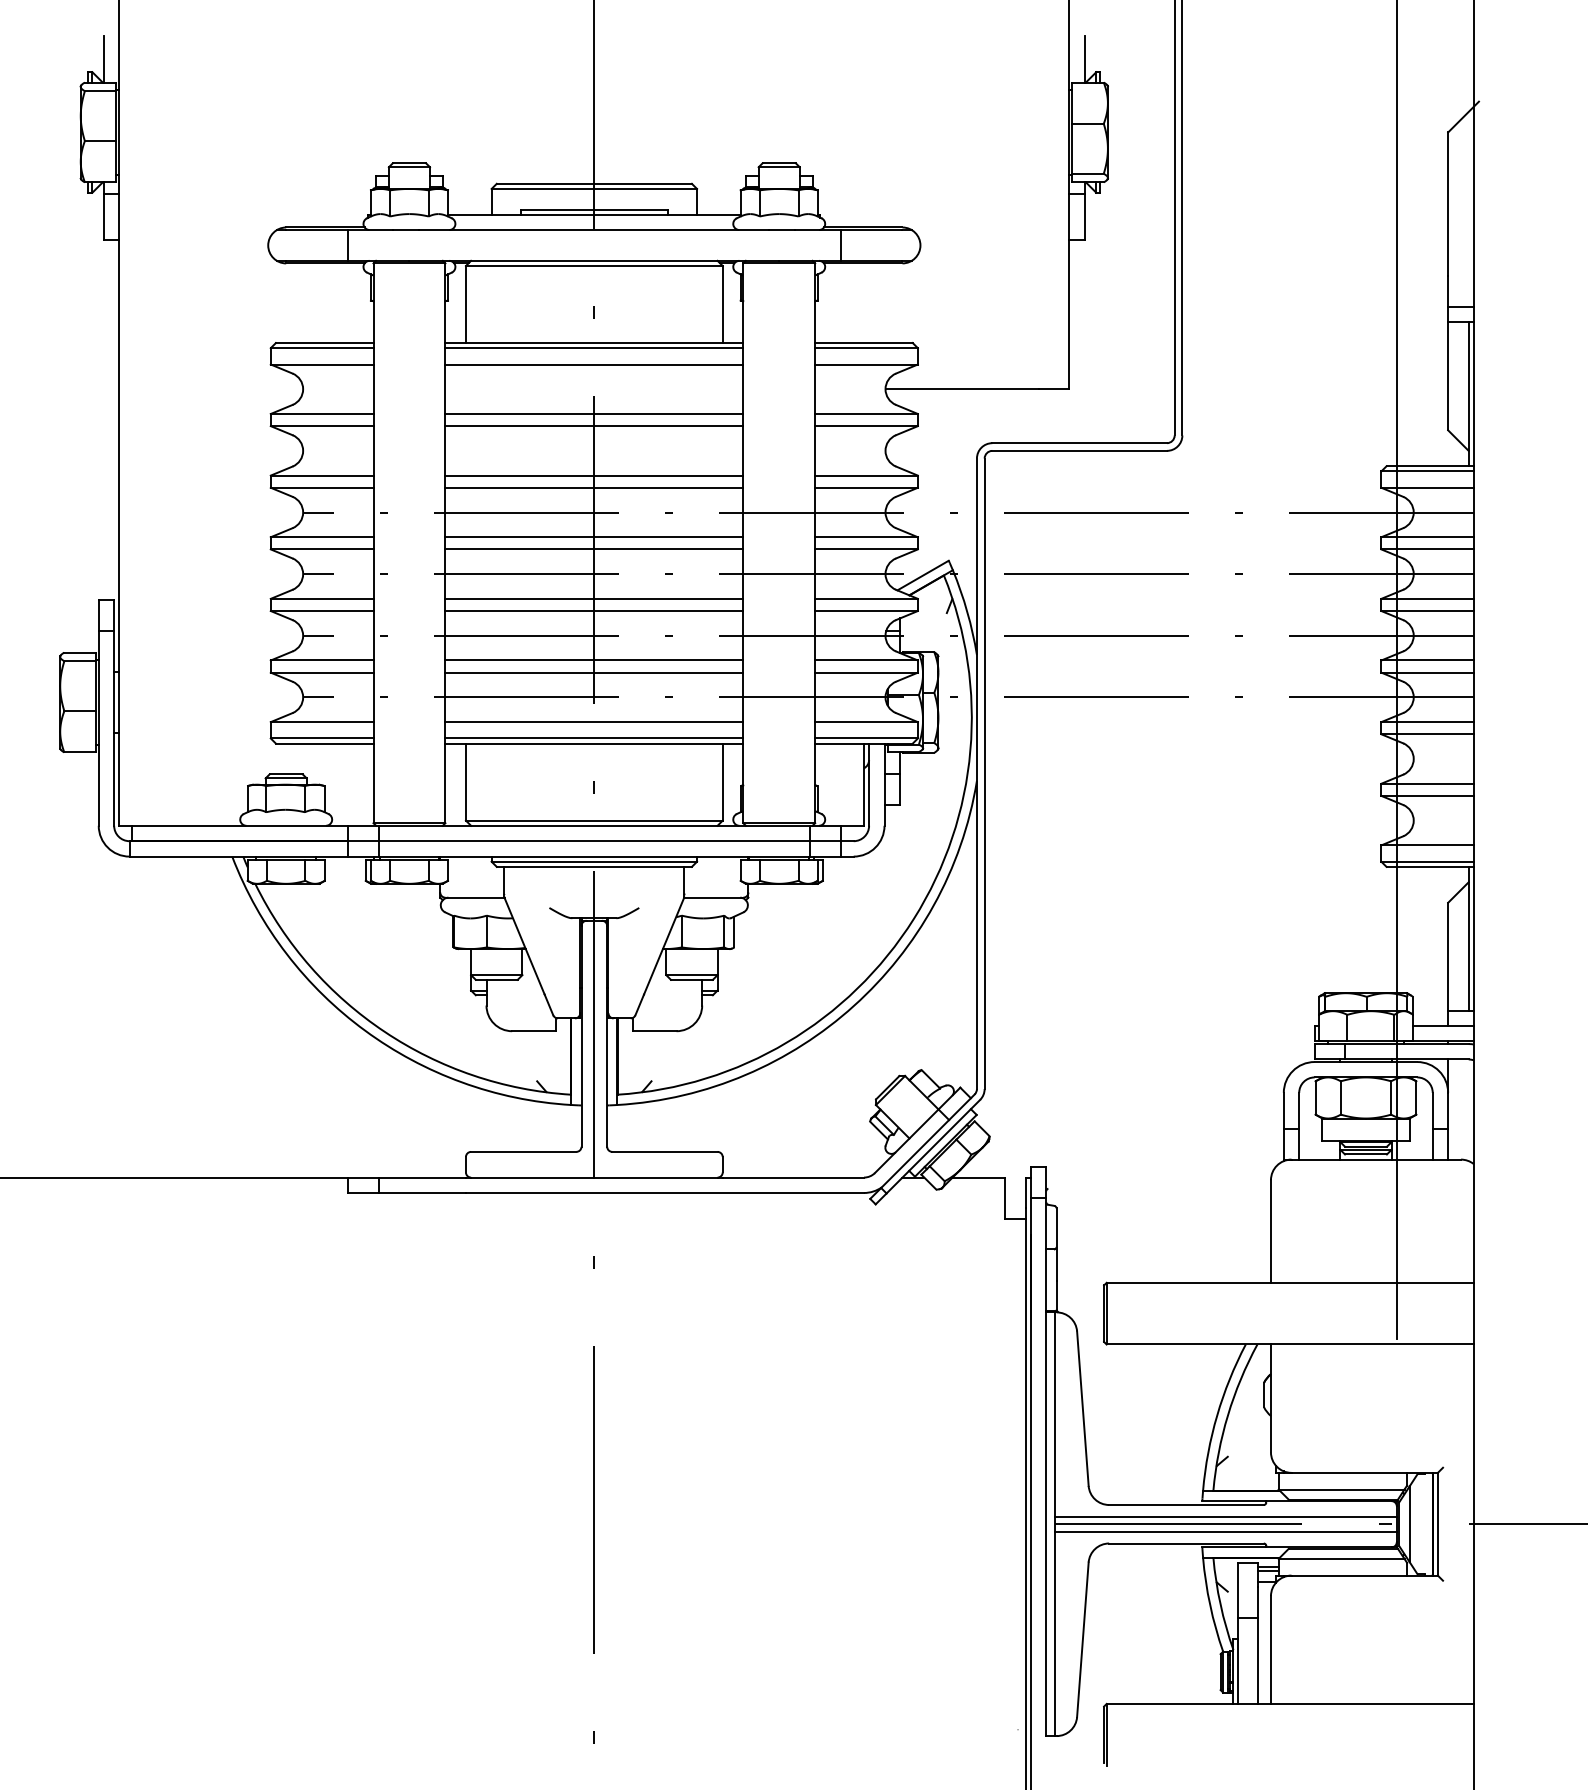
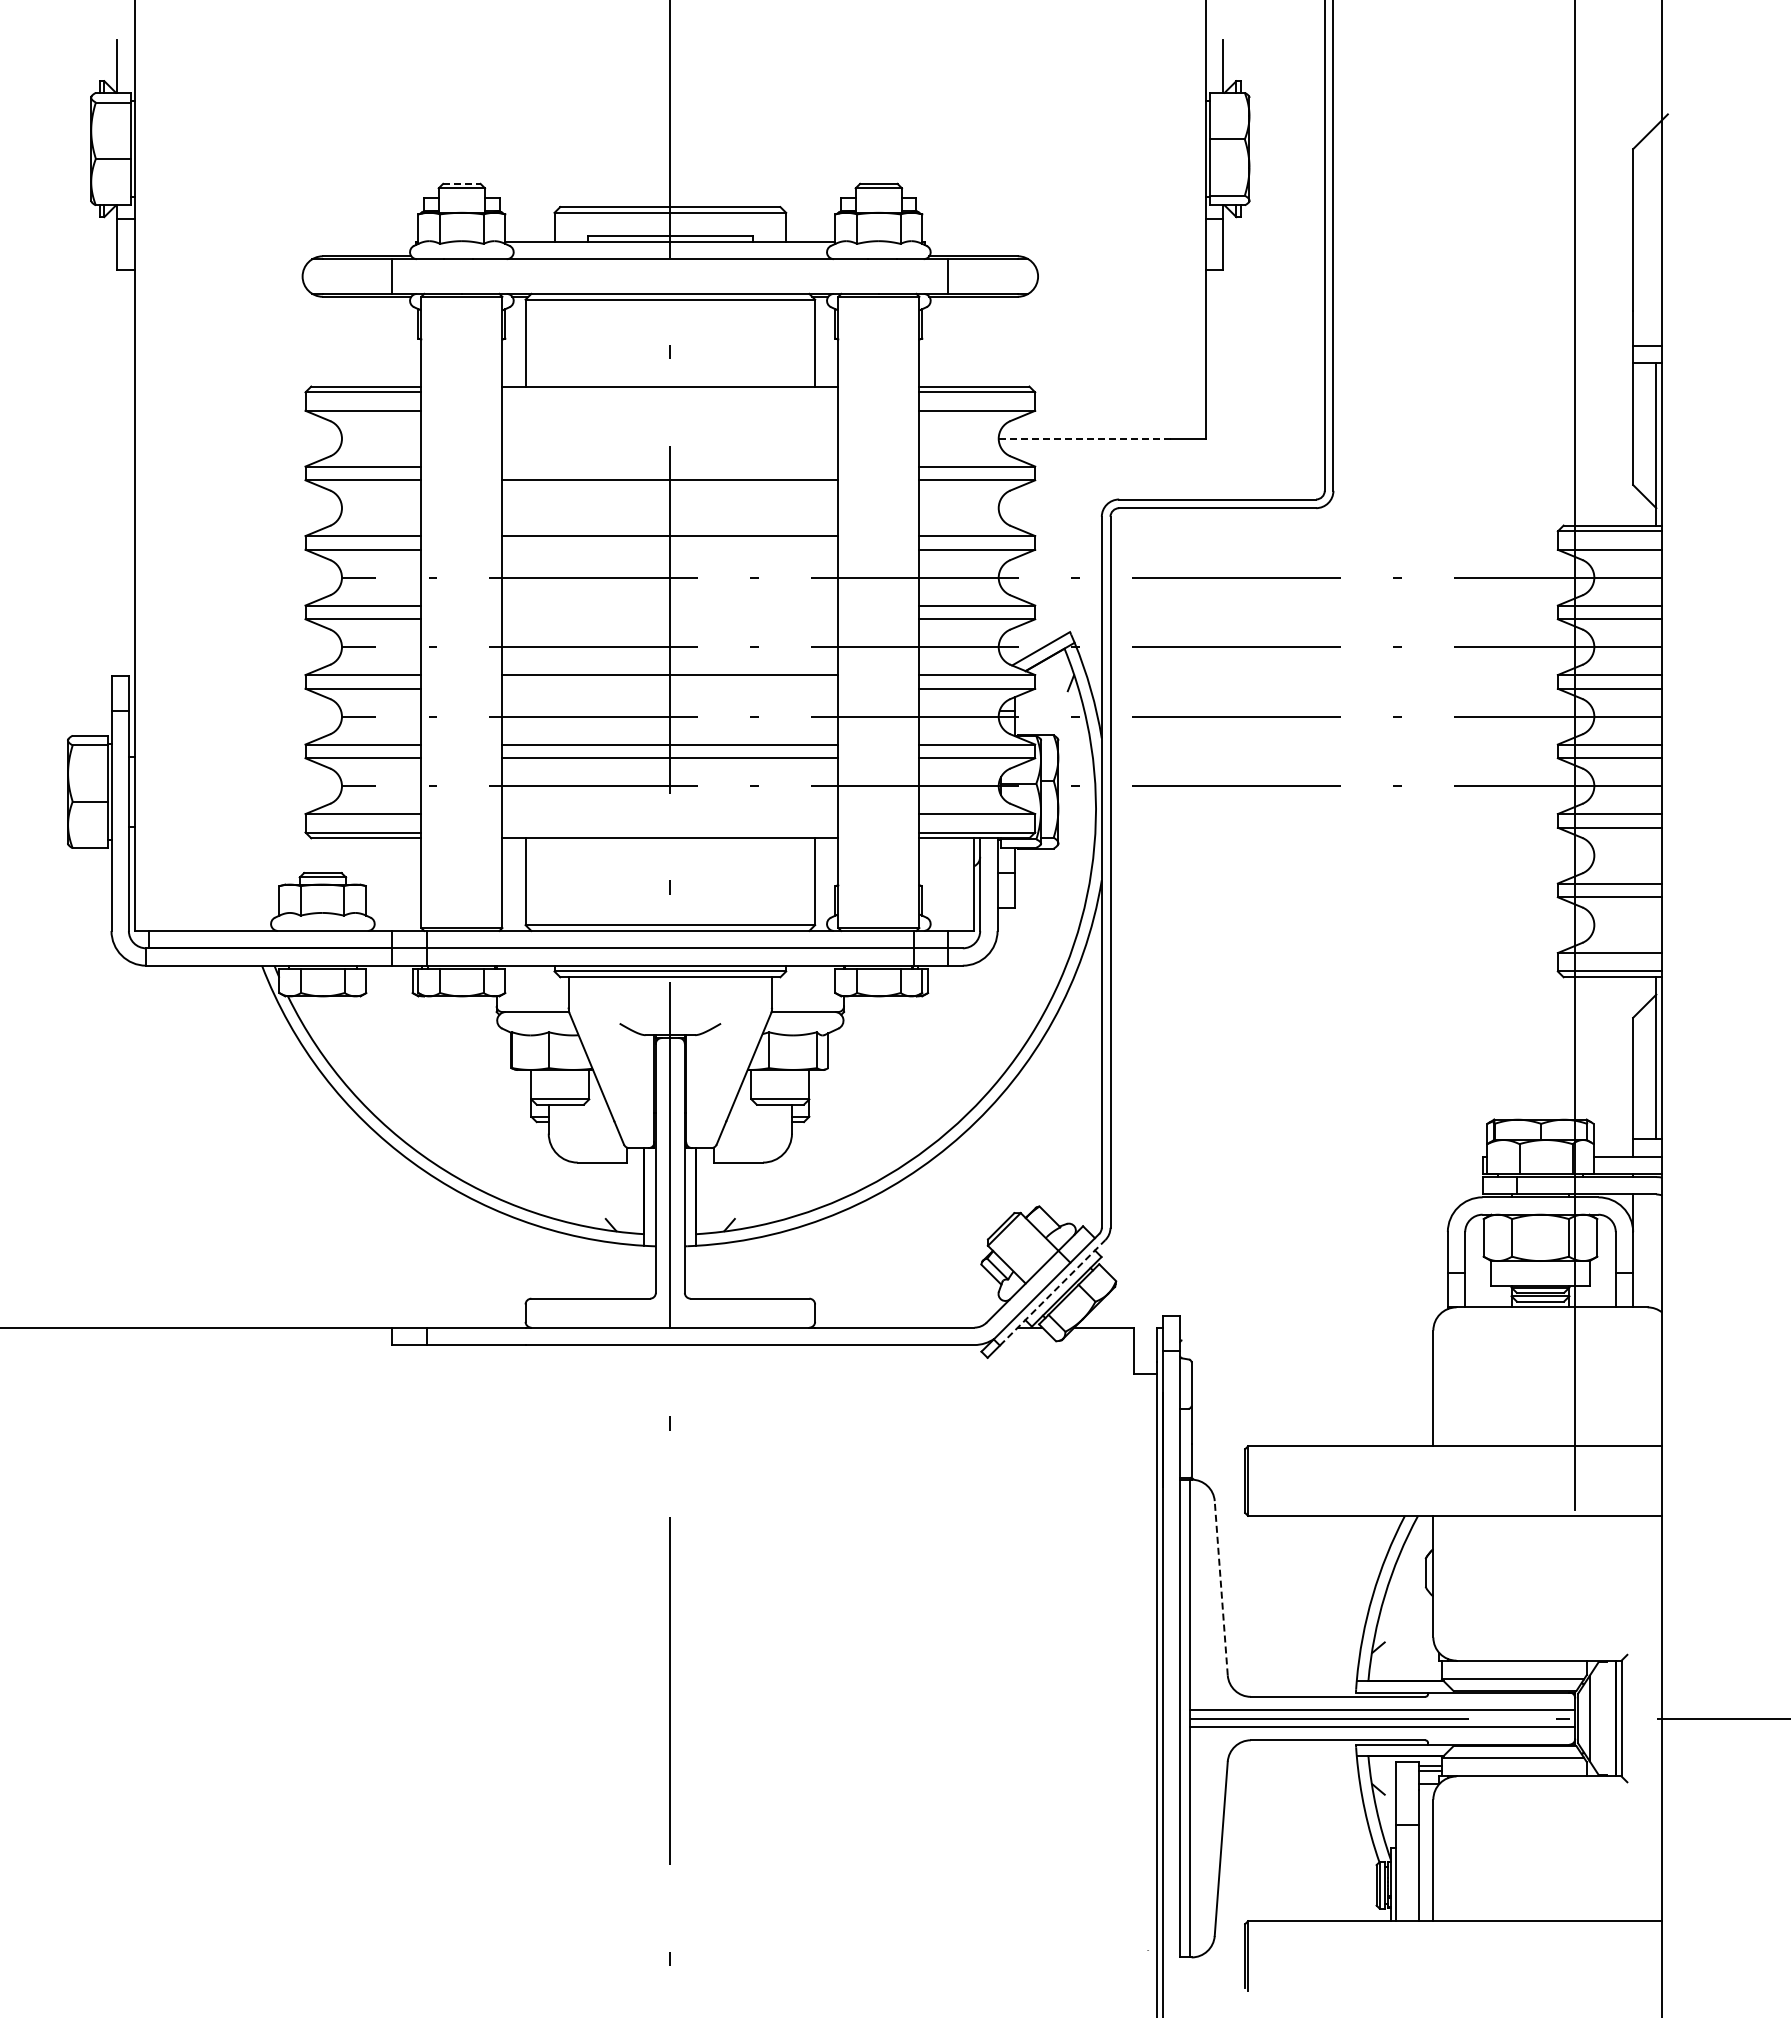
line: (409, 162) -> (461, 183), solid -> dashed
line: (594, 348) -> (670, 392), removed
line: (594, 364) -> (670, 410), removed
line: (962, 389) -> (1085, 438), solid -> dashed
line: (594, 413) -> (670, 466), removed
line: (594, 487) -> (670, 549), removed
line: (594, 537) -> (670, 605), removed
line: (594, 549) -> (670, 619), removed
line: (594, 610) -> (670, 688), removed
line: (594, 722) -> (670, 814), removed
line: (594, 738) -> (670, 832), removed
line: (933, 1146) -> (1052, 1292), solid -> dashed
line: (1083, 1408) -> (1221, 1587), solid -> dashed

